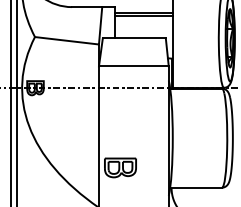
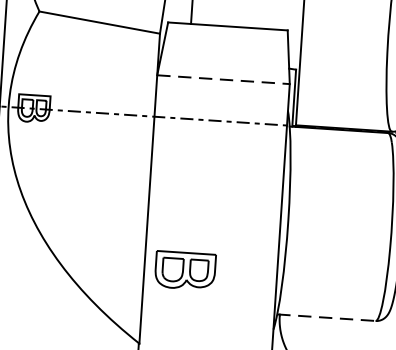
line: (133, 66) -> (222, 79), solid -> dashed
line: (196, 187) -> (327, 317), solid -> dashed

